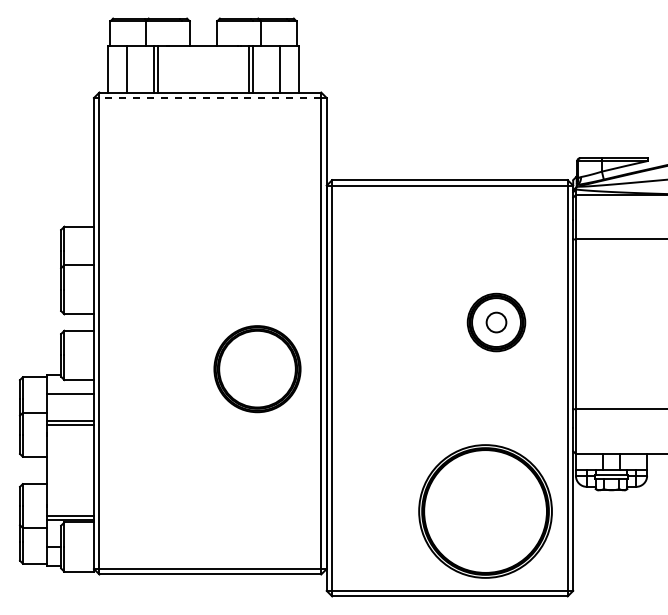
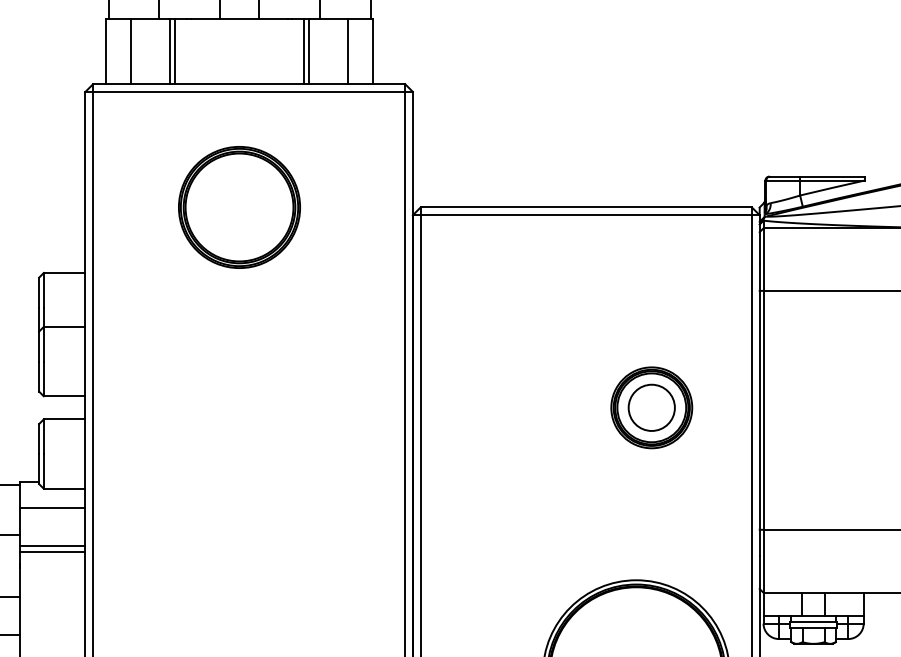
line: (210, 98) -> (249, 92), dashed -> solid
circle: (496, 322) -> (651, 407), size x1.67
part: (257, 369) -> (239, 207), moved

